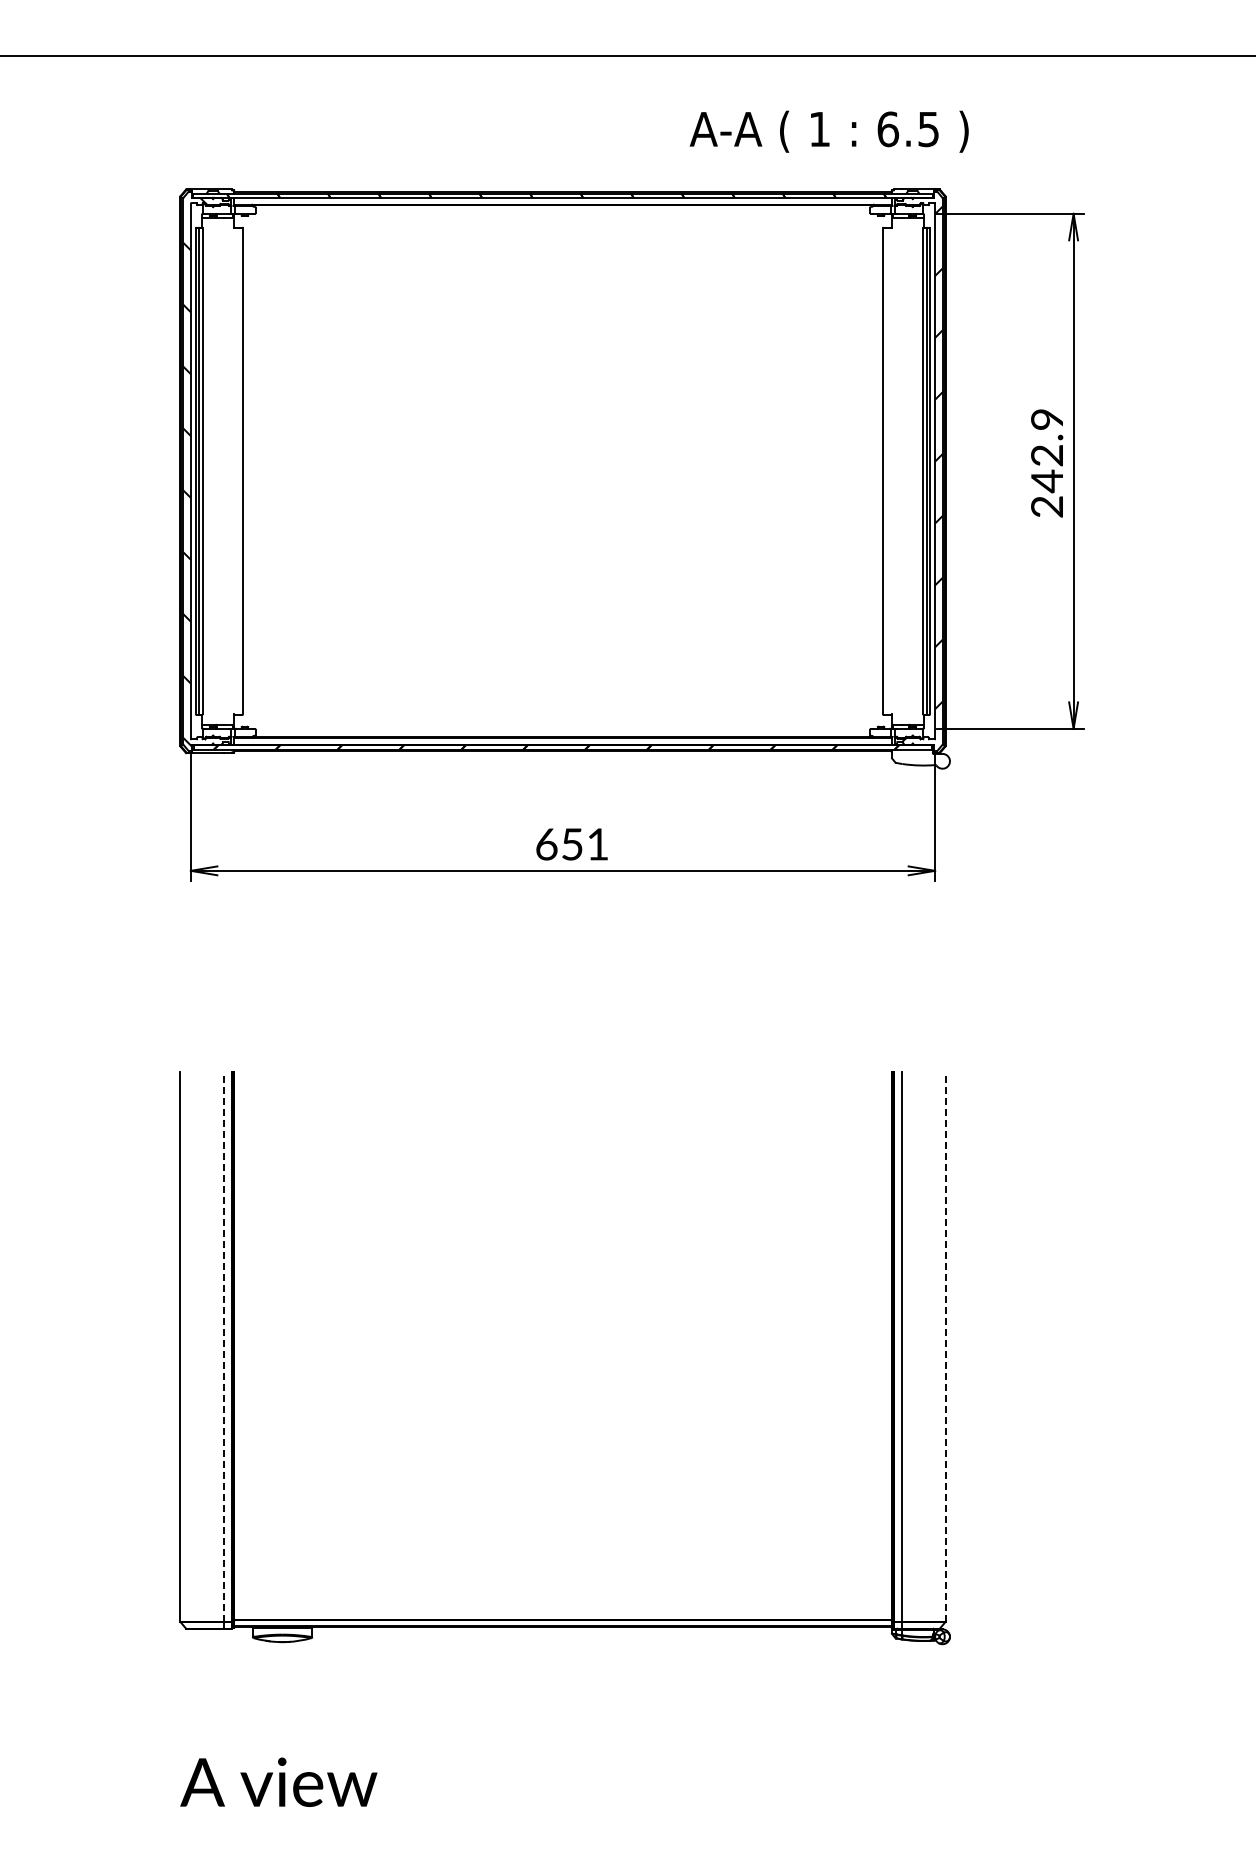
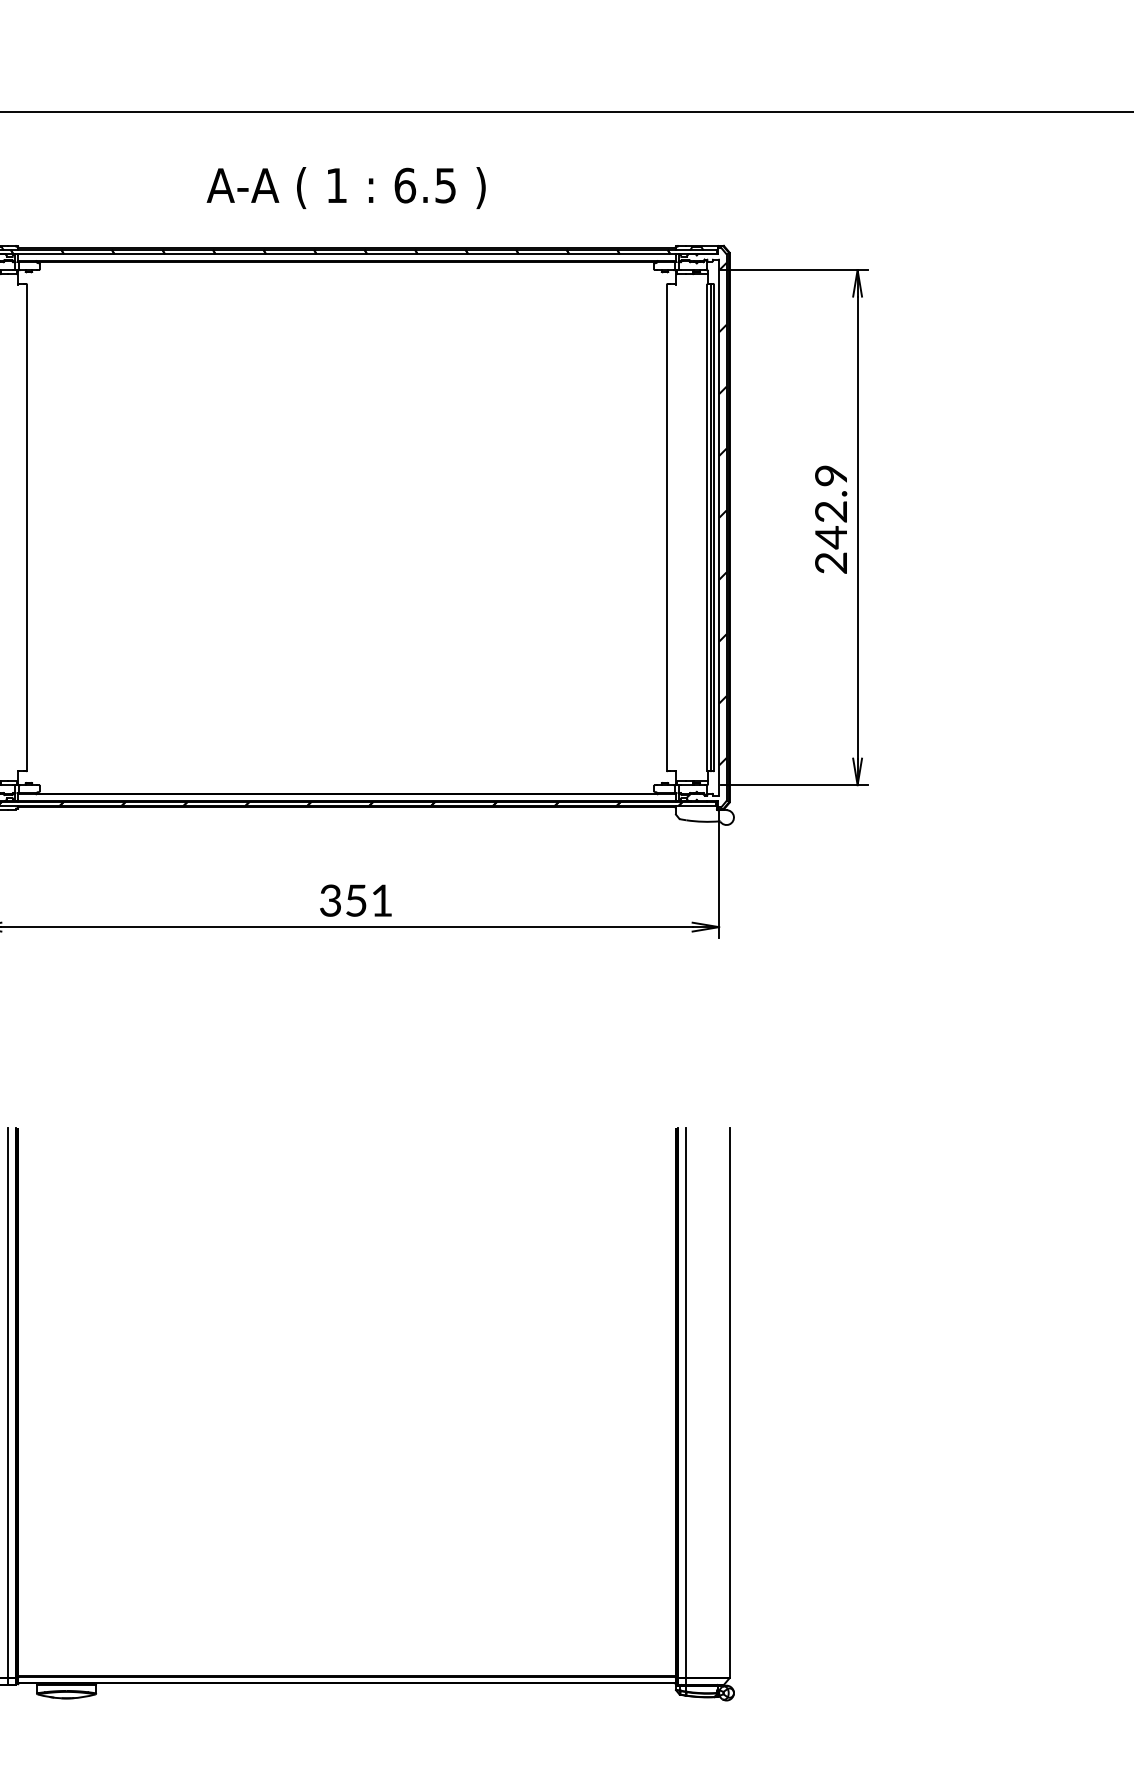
text: (828, 131) -> (345, 187), moved
text: (546, 844) -> (330, 900), 651 -> 351
line: (223, 1346) -> (7, 1402), dashed -> solid
line: (945, 1346) -> (729, 1402), dashed -> solid

